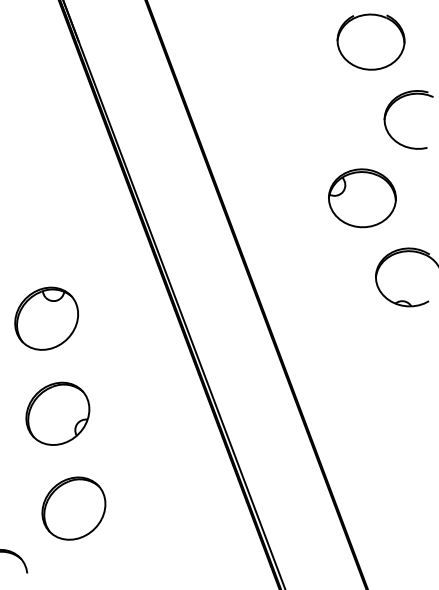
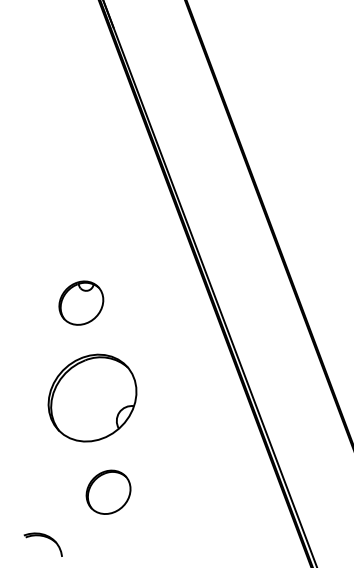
part: (46, 318) -> (81, 302), size x0.7
part: (57, 413) -> (92, 397), size x1.4
part: (73, 508) -> (108, 492), size x0.7

